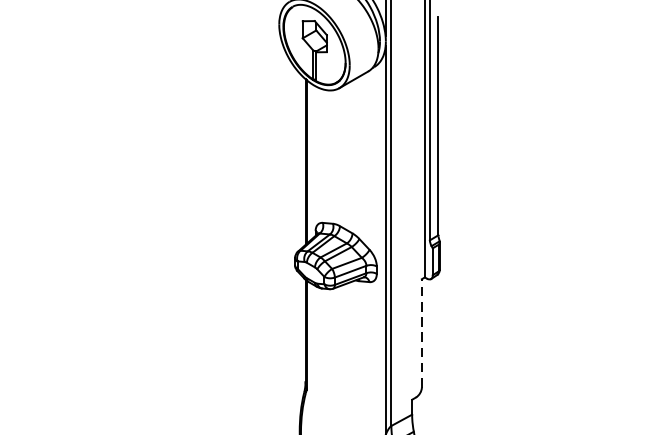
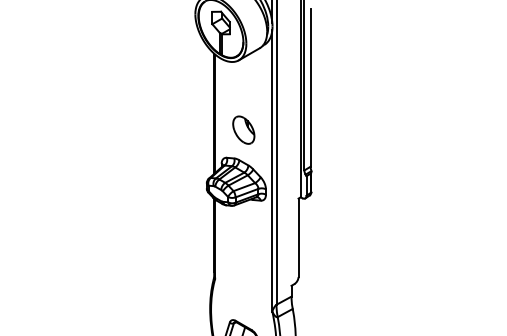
part: (345, 183) -> (243, 129), added
line: (421, 332) -> (298, 237), dashed -> solid

